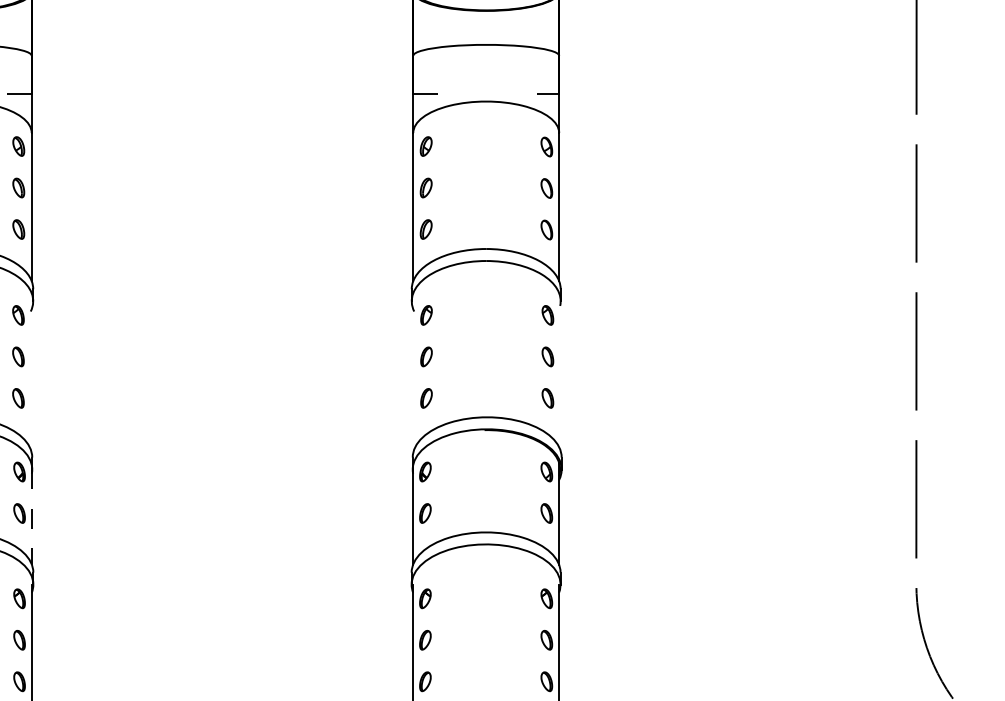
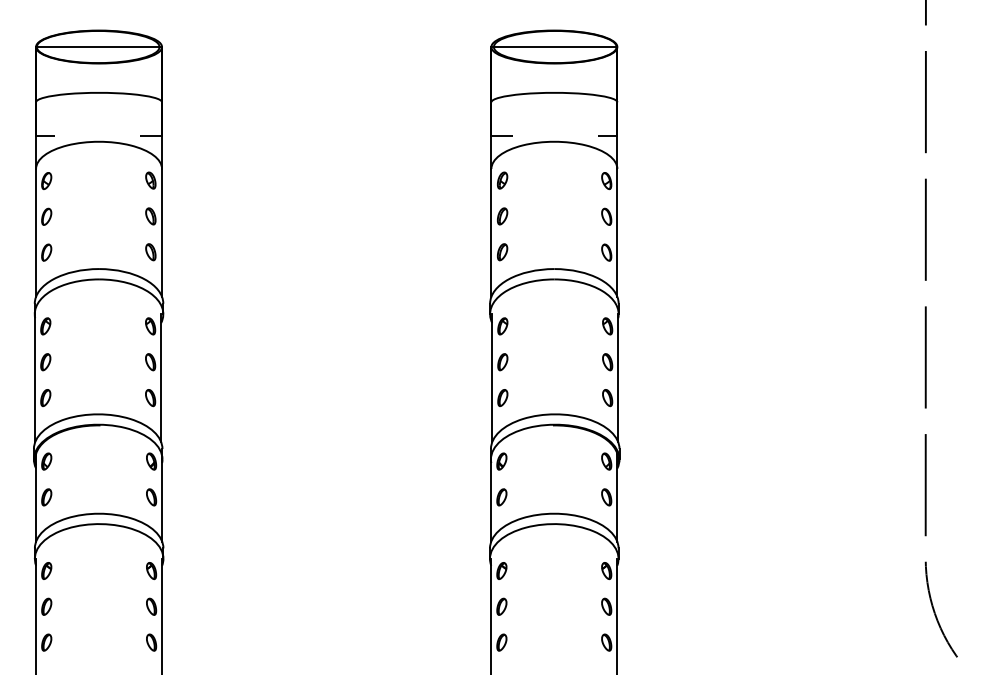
line: (31, 375) -> (161, 378), added
line: (414, 375) -> (492, 378), added
line: (560, 375) -> (618, 378), added
line: (32, 517) -> (162, 500), dashed -> solid

